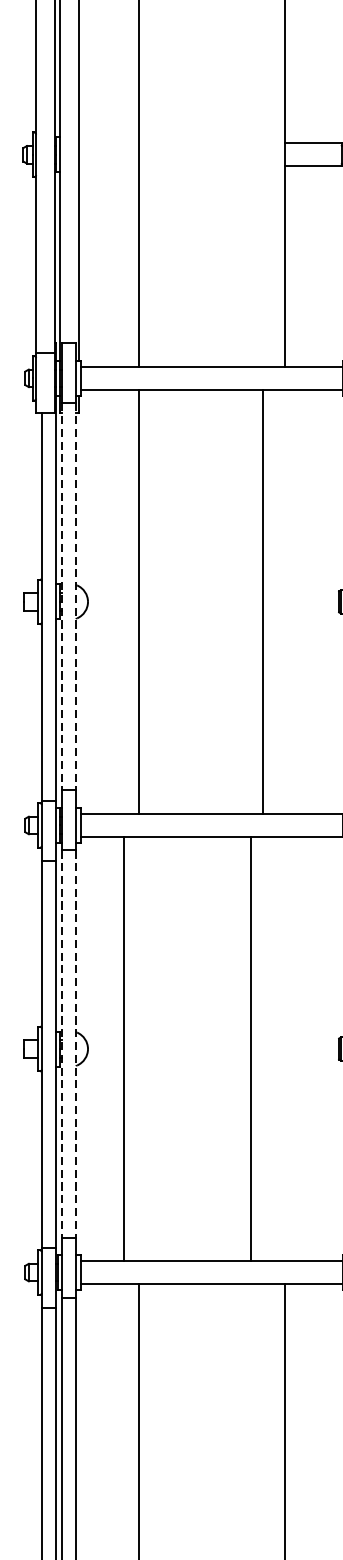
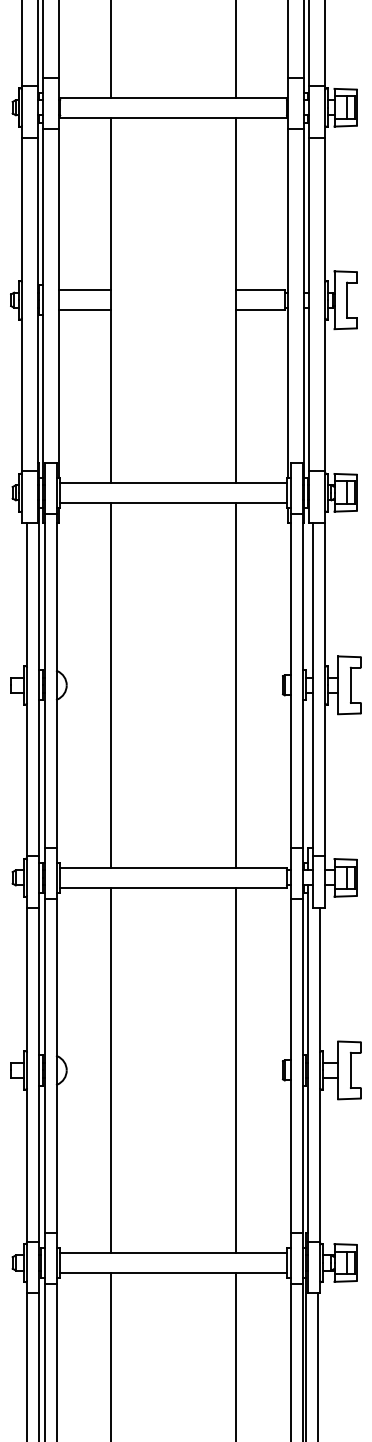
line: (108, 143) -> (84, 290), added
line: (108, 166) -> (84, 310), added
line: (62, 596) -> (44, 680), dashed -> solid
line: (76, 596) -> (56, 680), dashed -> solid
line: (263, 600) -> (236, 684), moved
line: (62, 1044) -> (44, 1066), dashed -> solid
line: (76, 1044) -> (56, 1066), dashed -> solid
line: (123, 1047) -> (110, 1069), moved
line: (251, 1047) -> (236, 1069), moved

